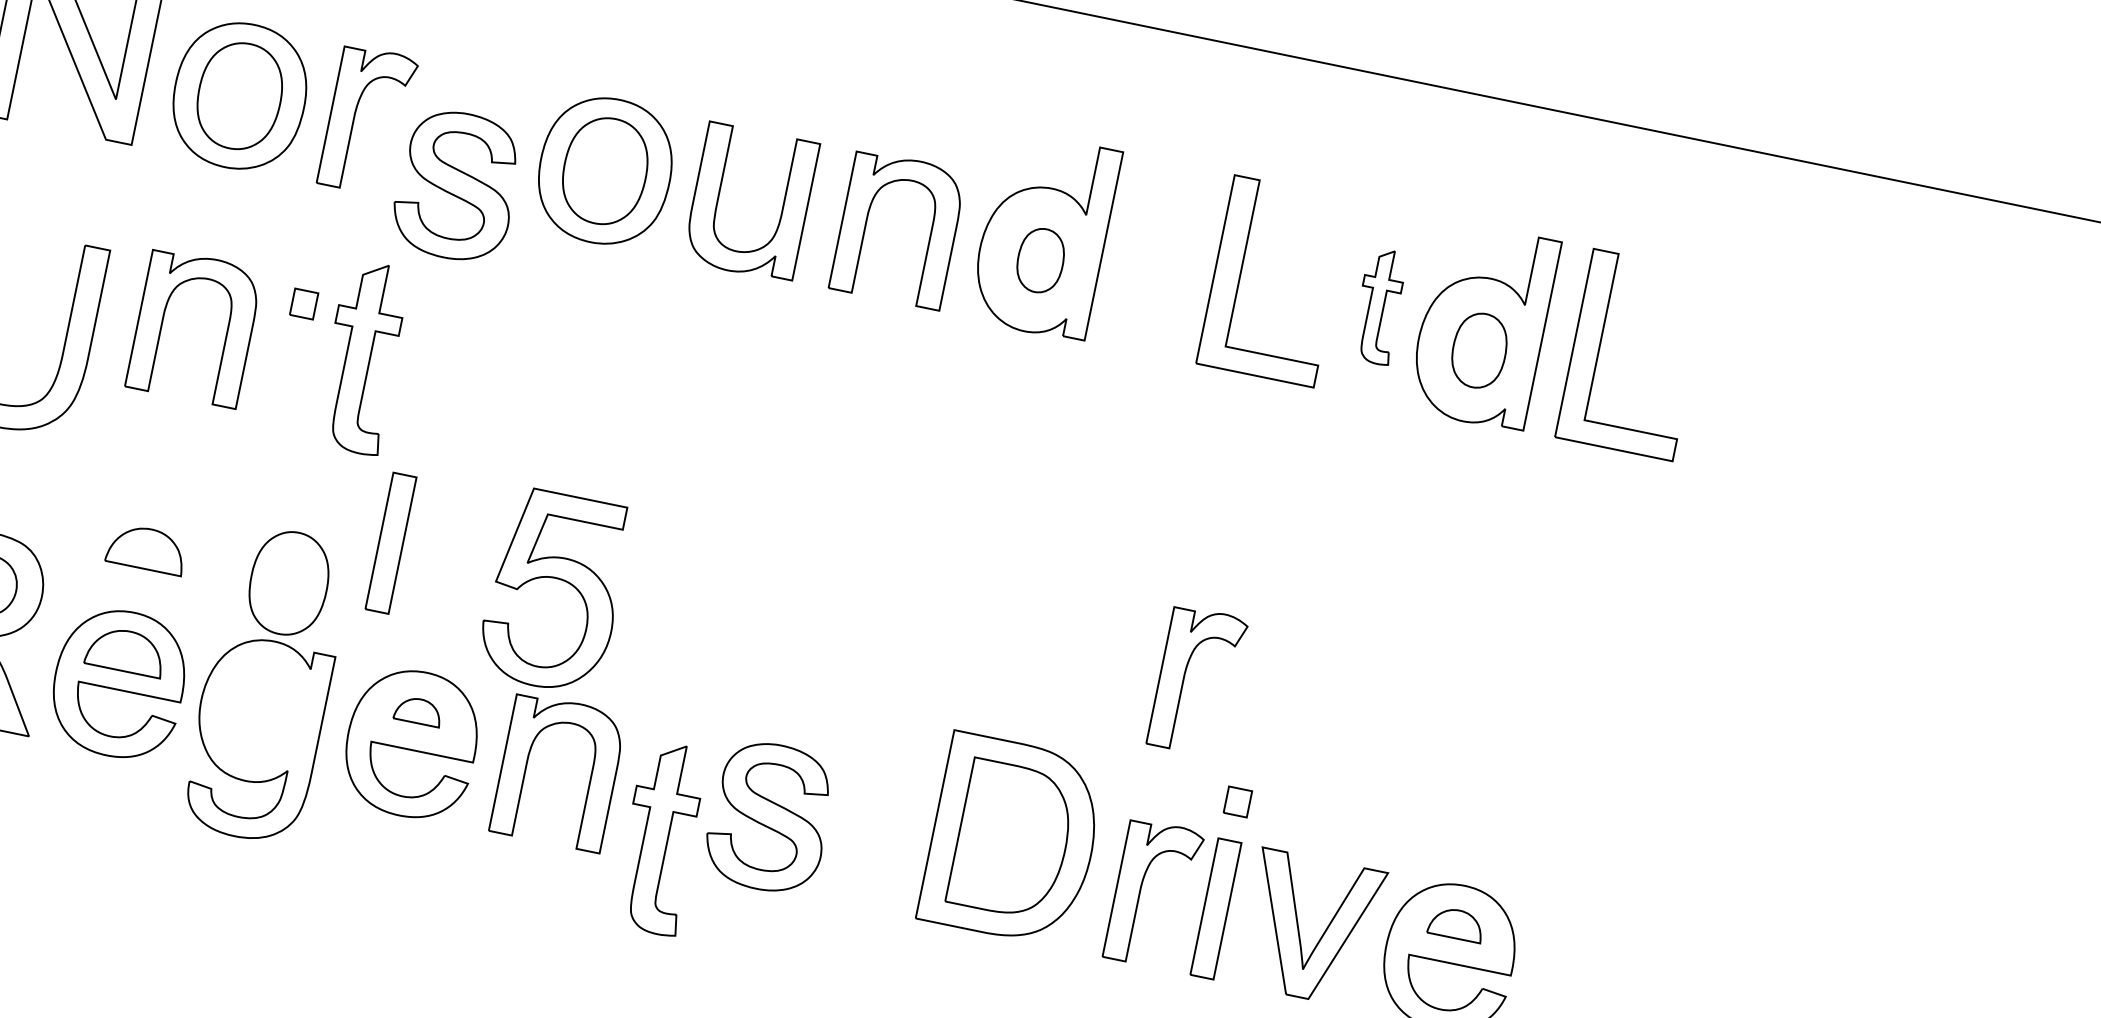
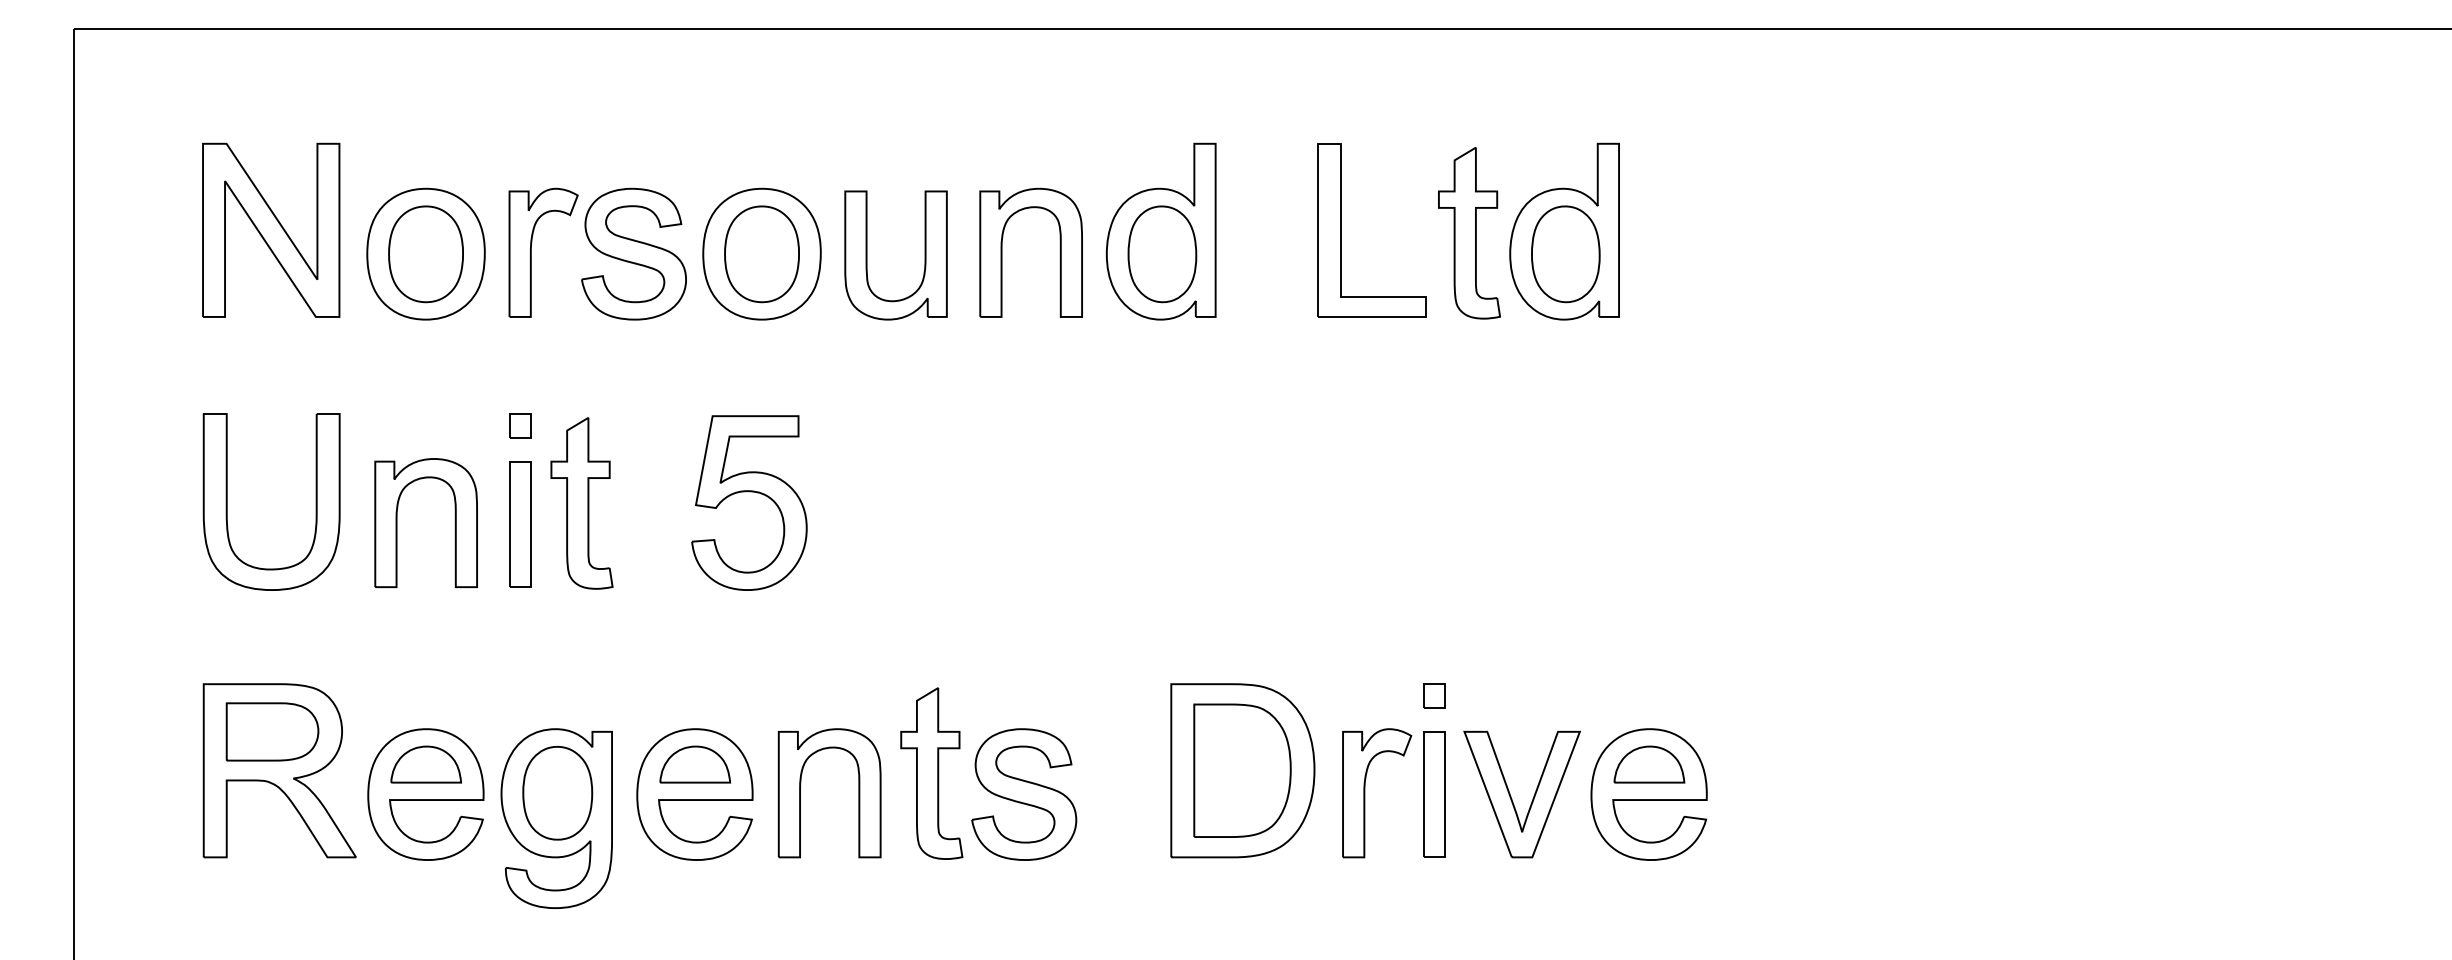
part: (456, 185) -> (633, 253), moved
part: (1040, 260) -> (1162, 254), size x1.67
part: (1379, 306) -> (1469, 233), size x1.67
part: (163, 322) -> (397, 523), moved
part: (1599, 348) -> (1671, 230), removed
part: (1479, 350) -> (1565, 254), size x1.43
part: (362, 357) -> (581, 503), moved
part: (391, 543) -> (520, 524), moved
part: (146, 548) -> (425, 670), removed
part: (557, 579) -> (749, 492), moved
part: (288, 583) -> (557, 793), moved
part: (1184, 679) -> (1365, 597), removed
part: (417, 711) -> (694, 764), size x1.67
part: (660, 837) -> (931, 773), moved
part: (1456, 924) -> (1649, 764), size x1.43

